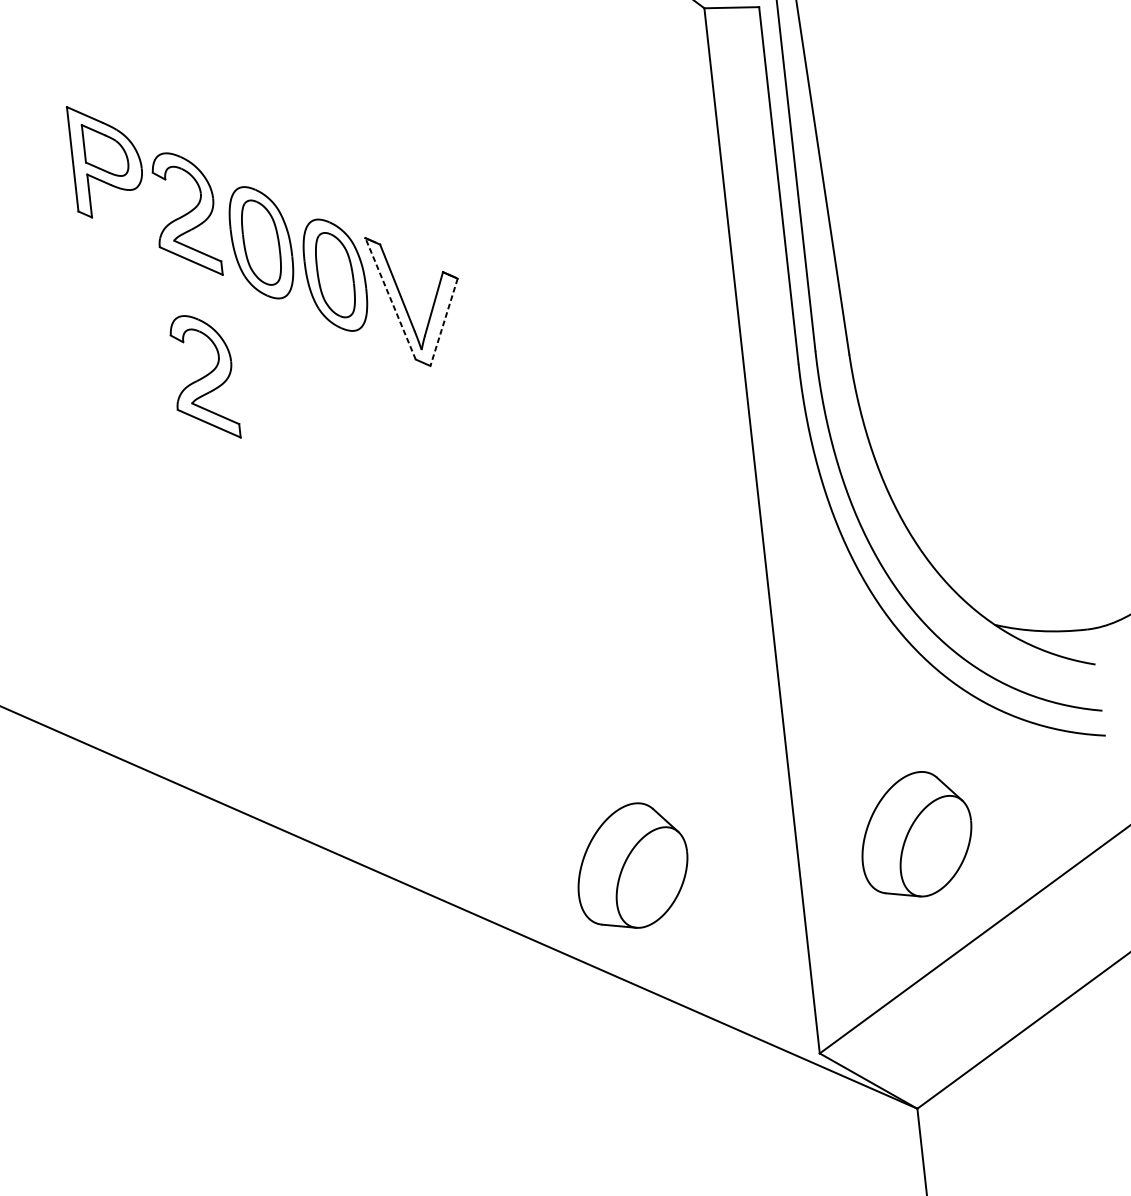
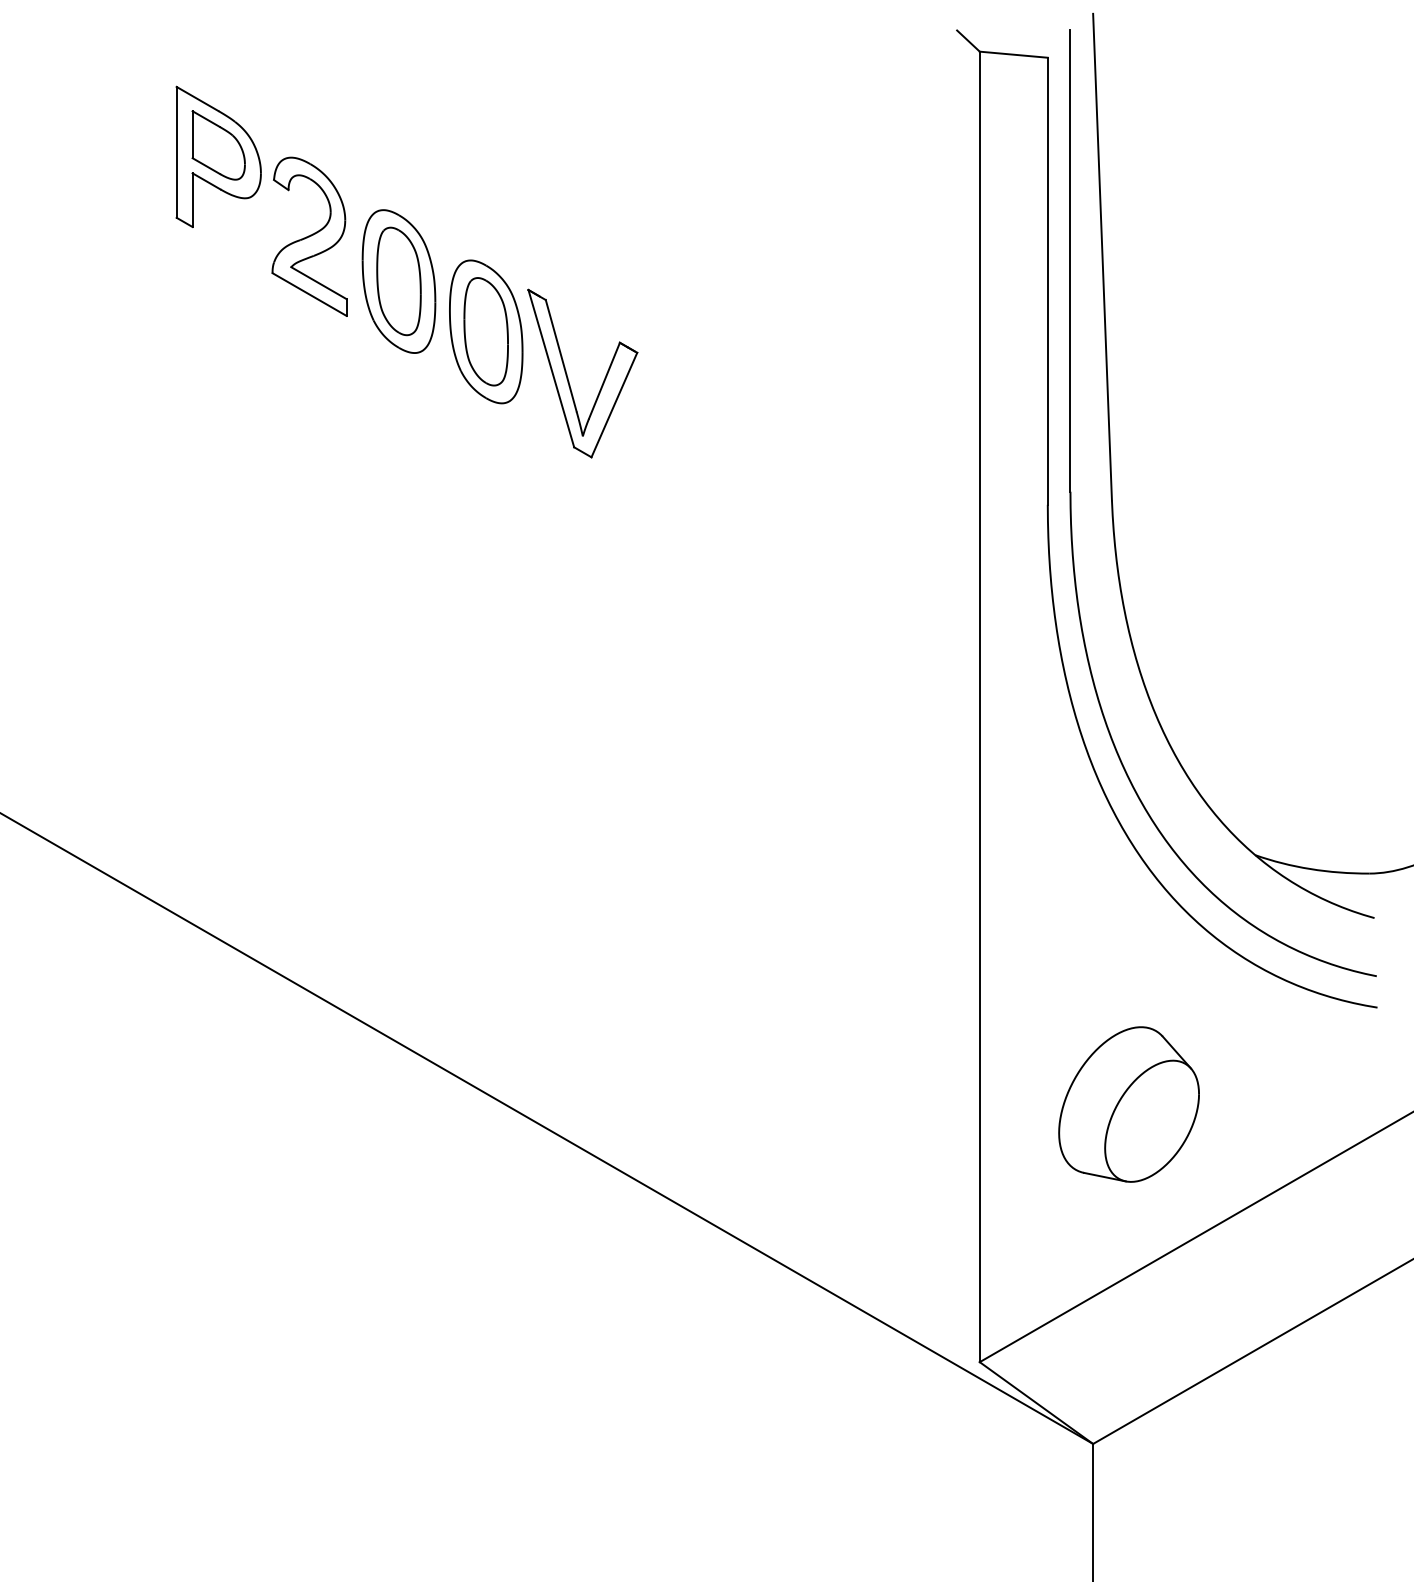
line: (390, 298) -> (551, 368), dashed -> solid
line: (444, 322) -> (614, 405), dashed -> solid
part: (204, 377) -> (309, 440), removed
part: (631, 866) -> (772, 1104), removed

